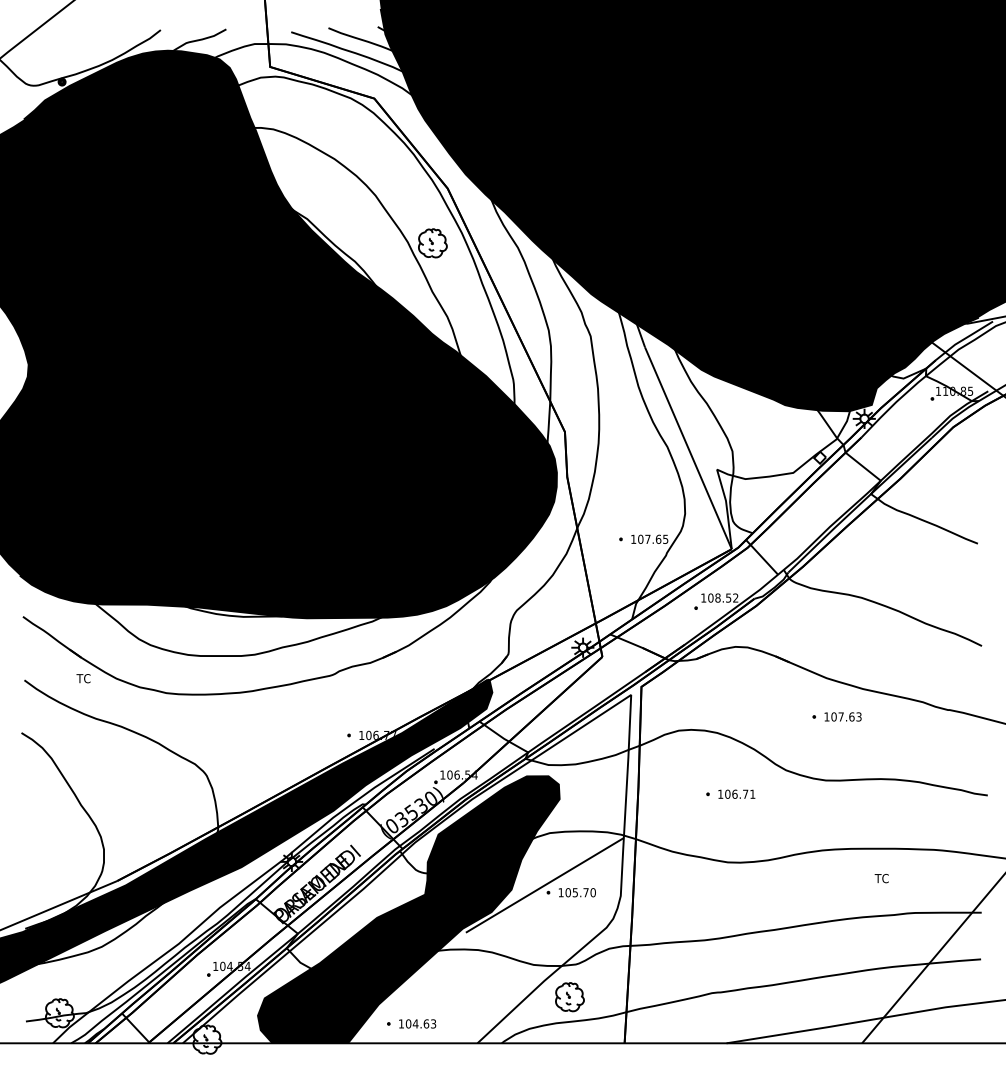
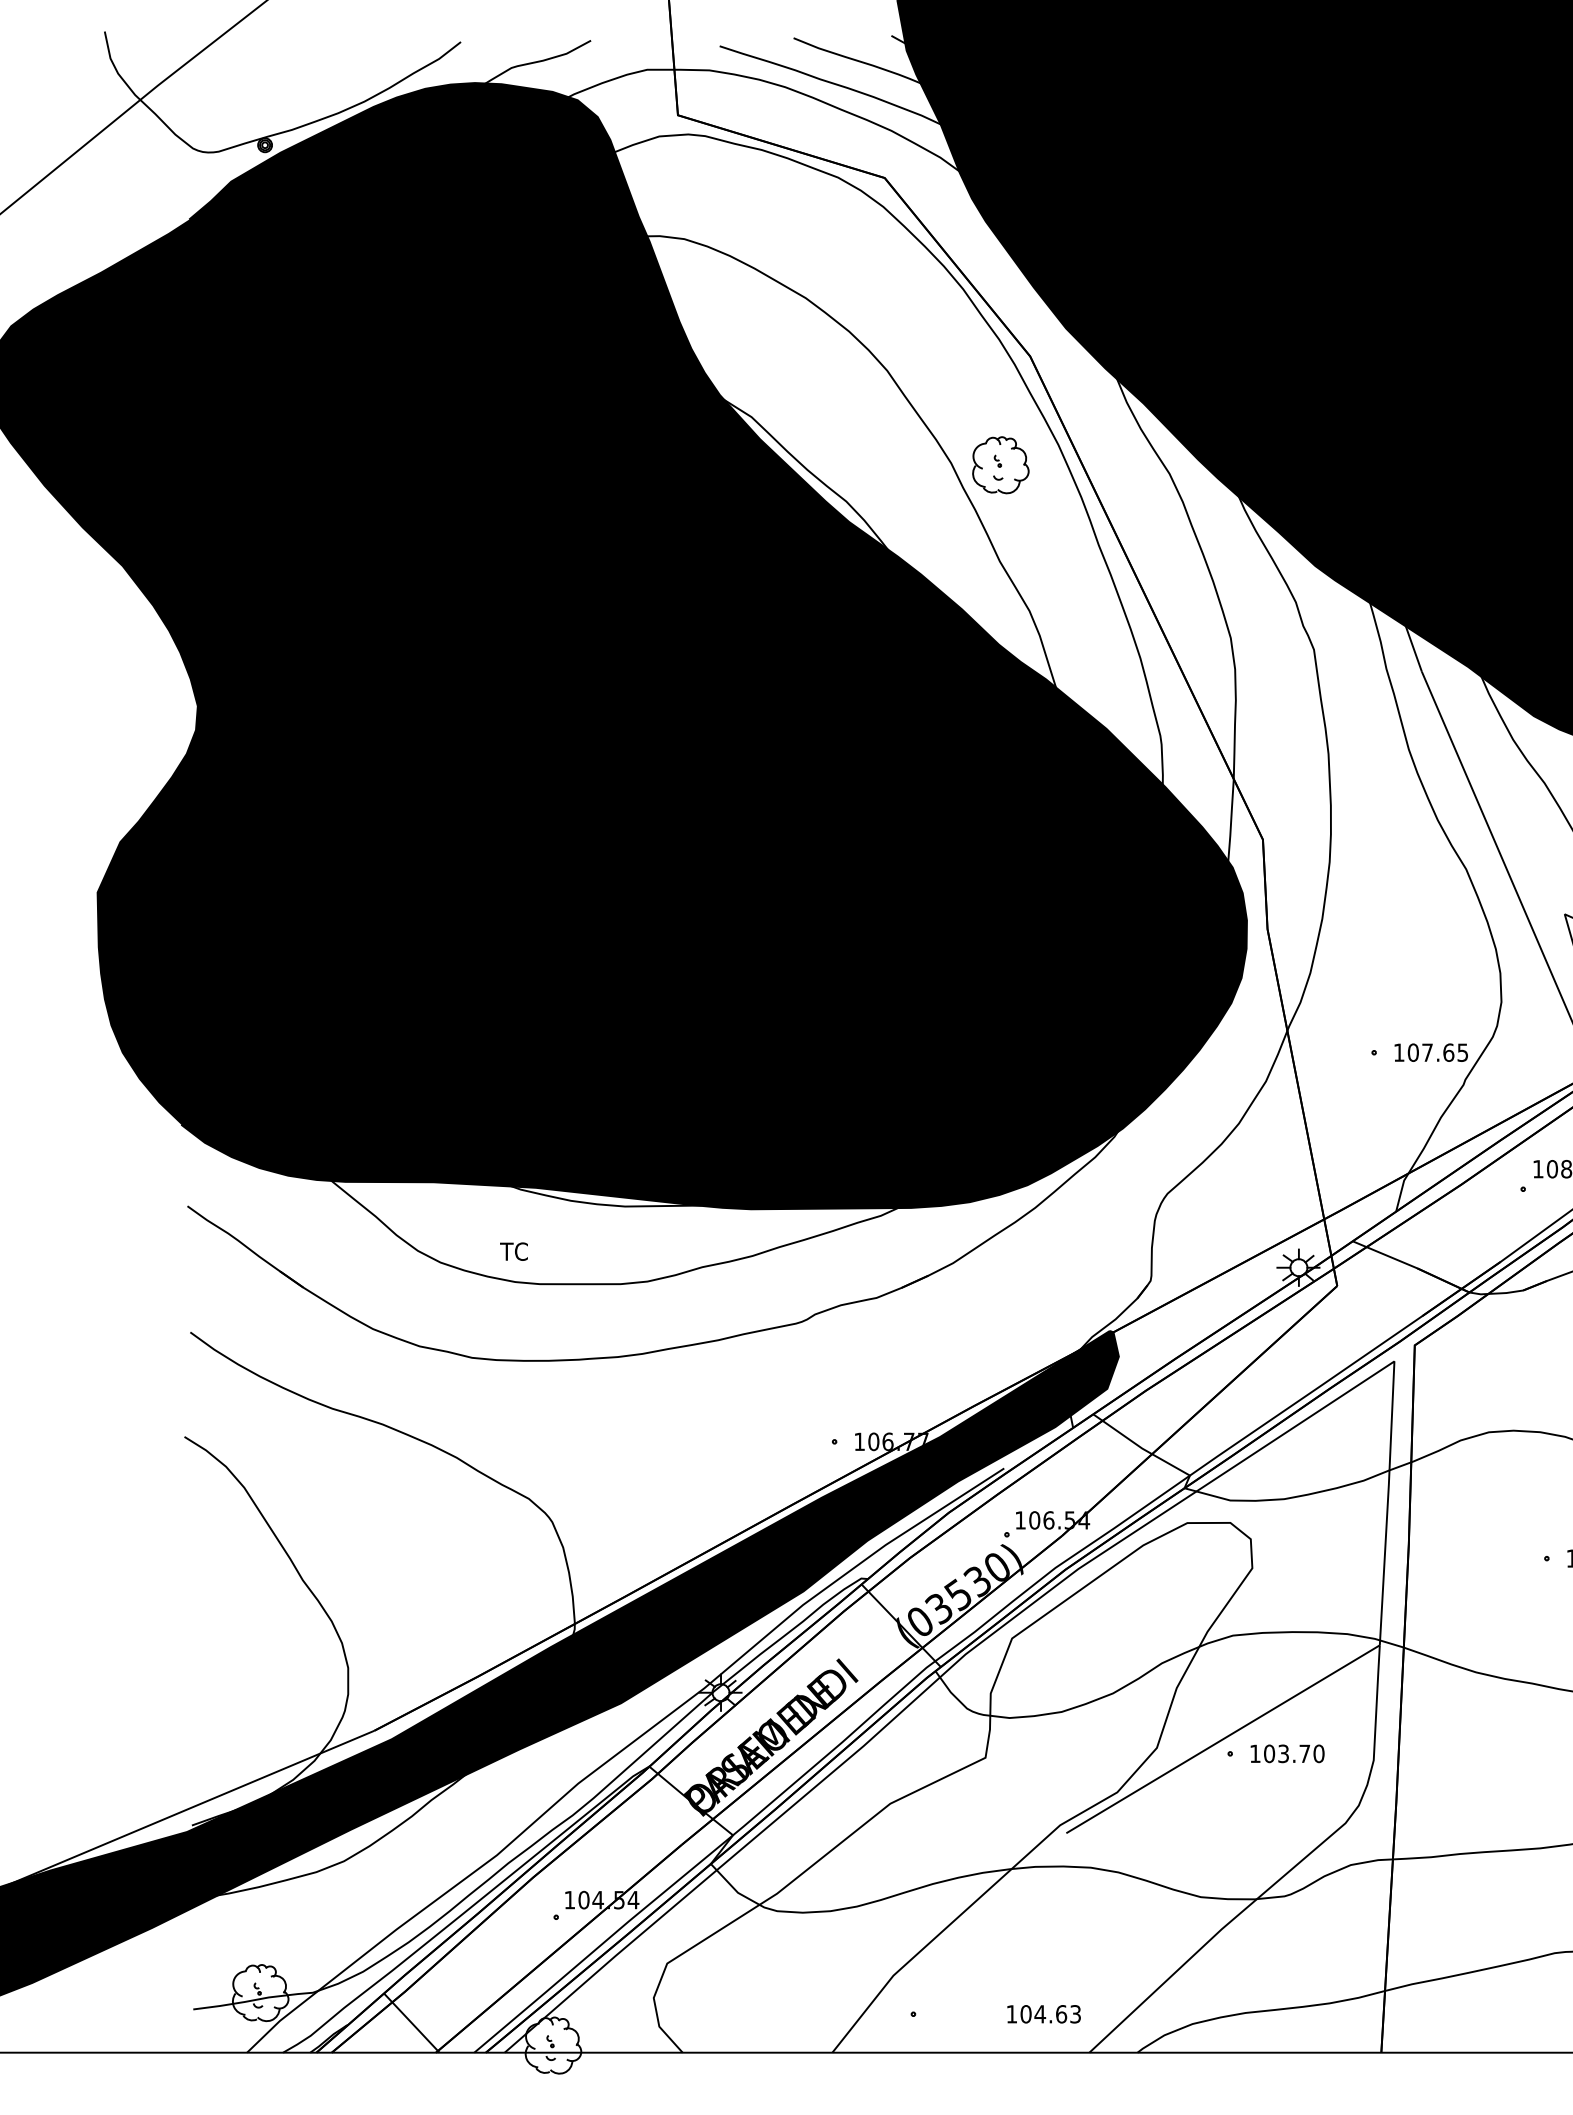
text: (83, 678) -> (513, 1251), moved
text: (575, 892) -> (1283, 1753), 105.70 -> 103.70
fill: (408, 909) -> (952, 1787), removed
part: (569, 997) -> (1271, 1961), removed
text: (417, 1023) -> (1043, 2013), moved

